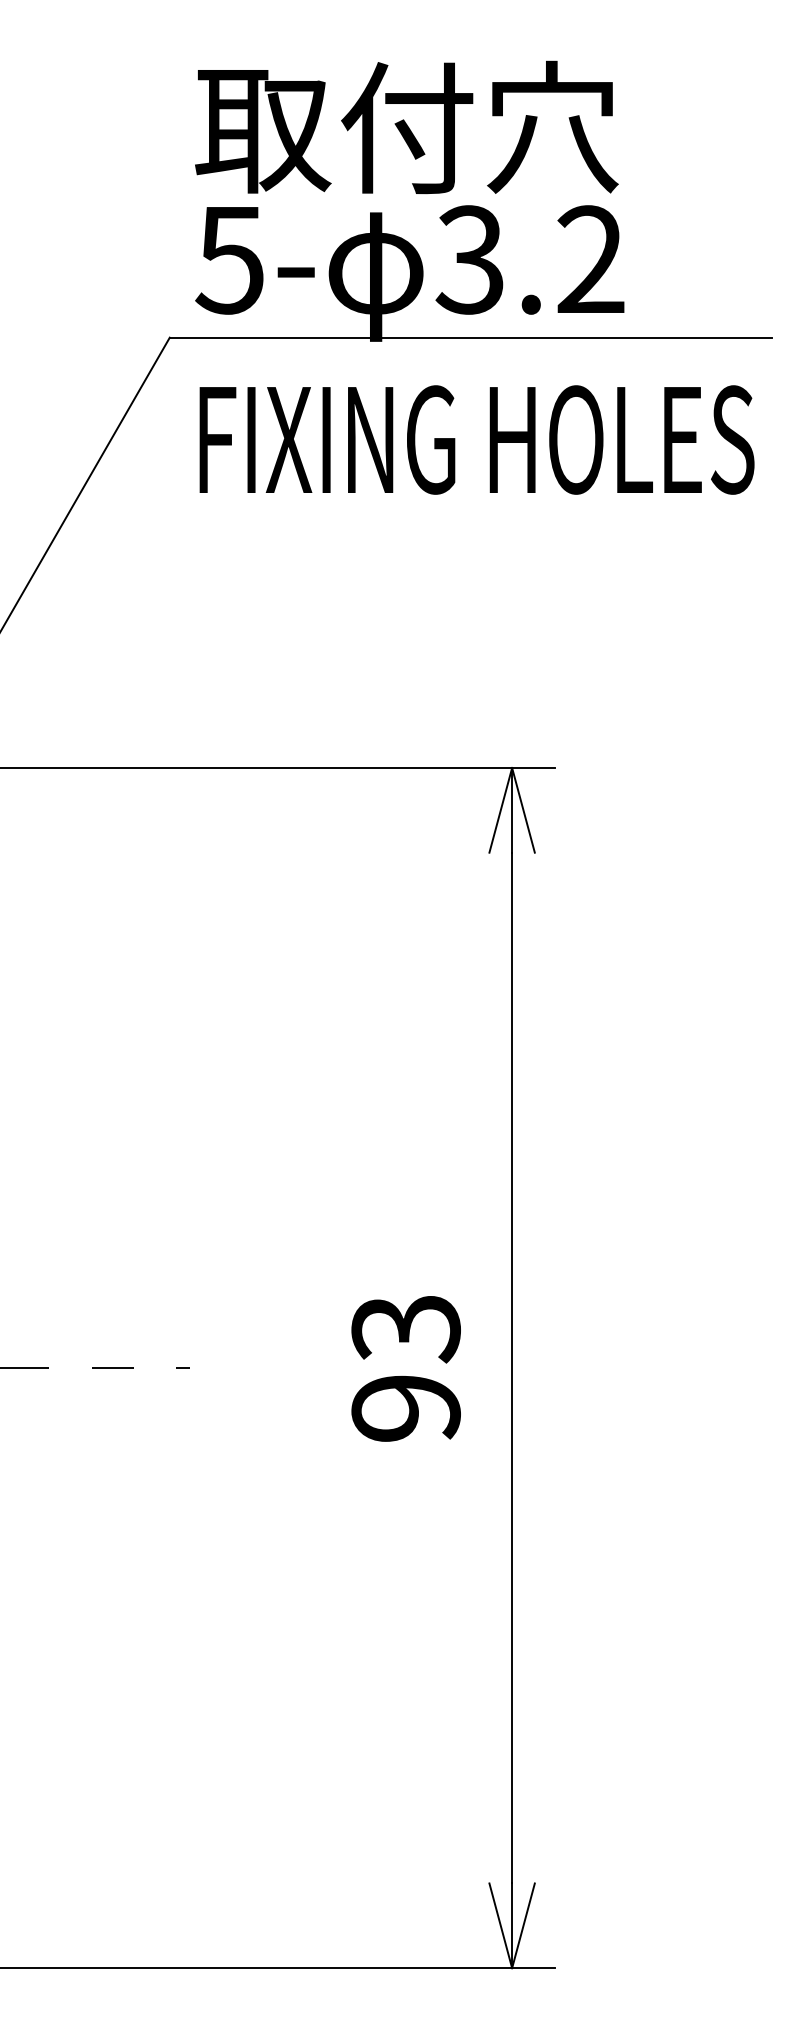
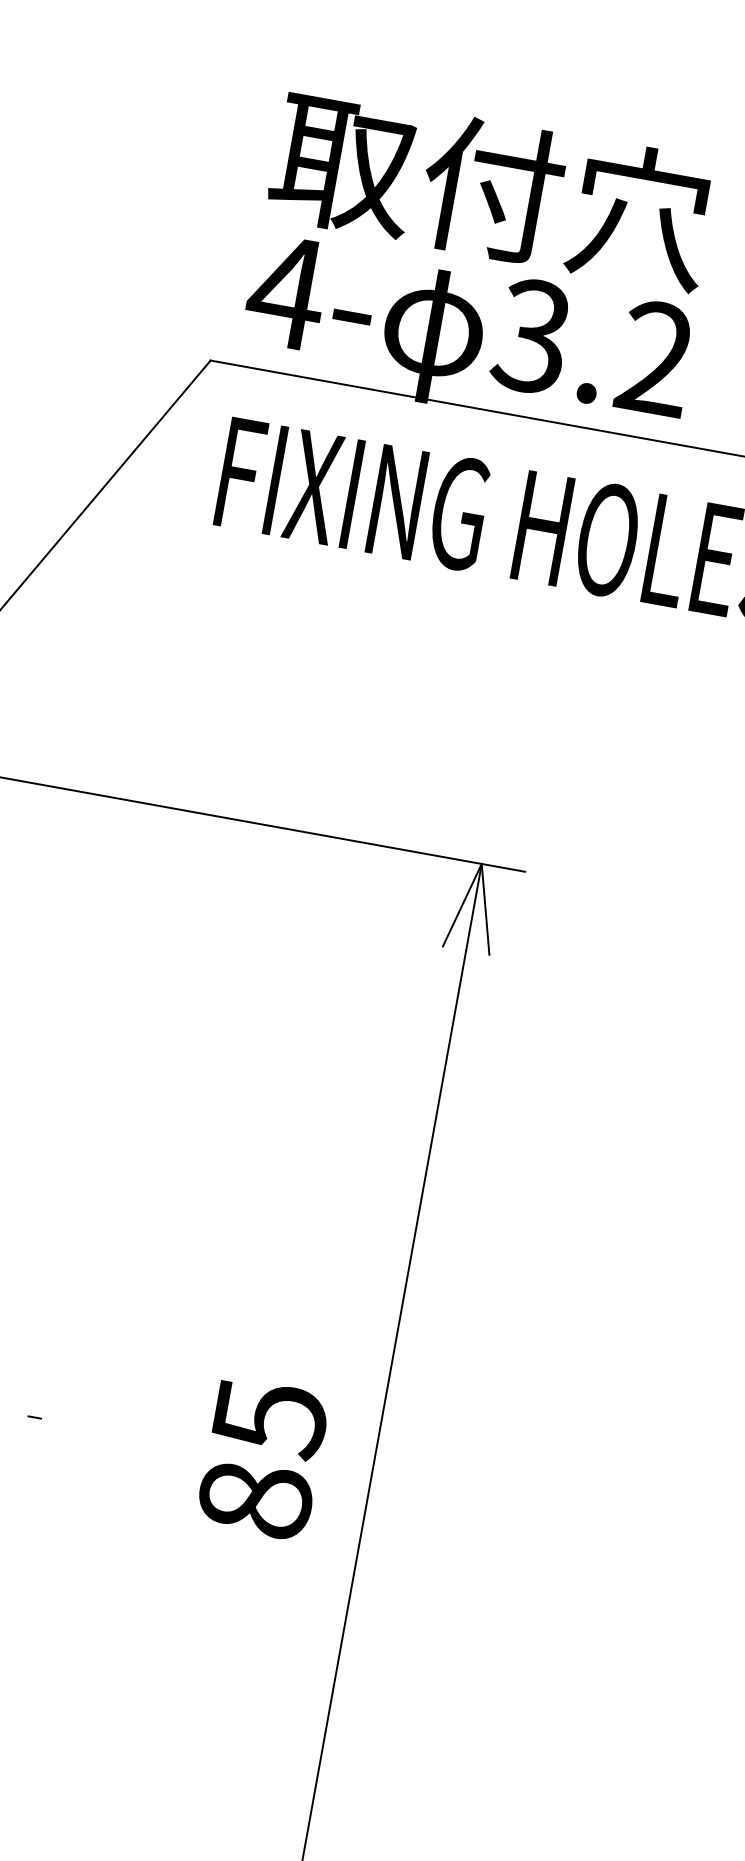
text: (229, 260) -> (285, 292), 5- -> 4-
text: (405, 1368) -> (262, 1458), 93 -> 85

